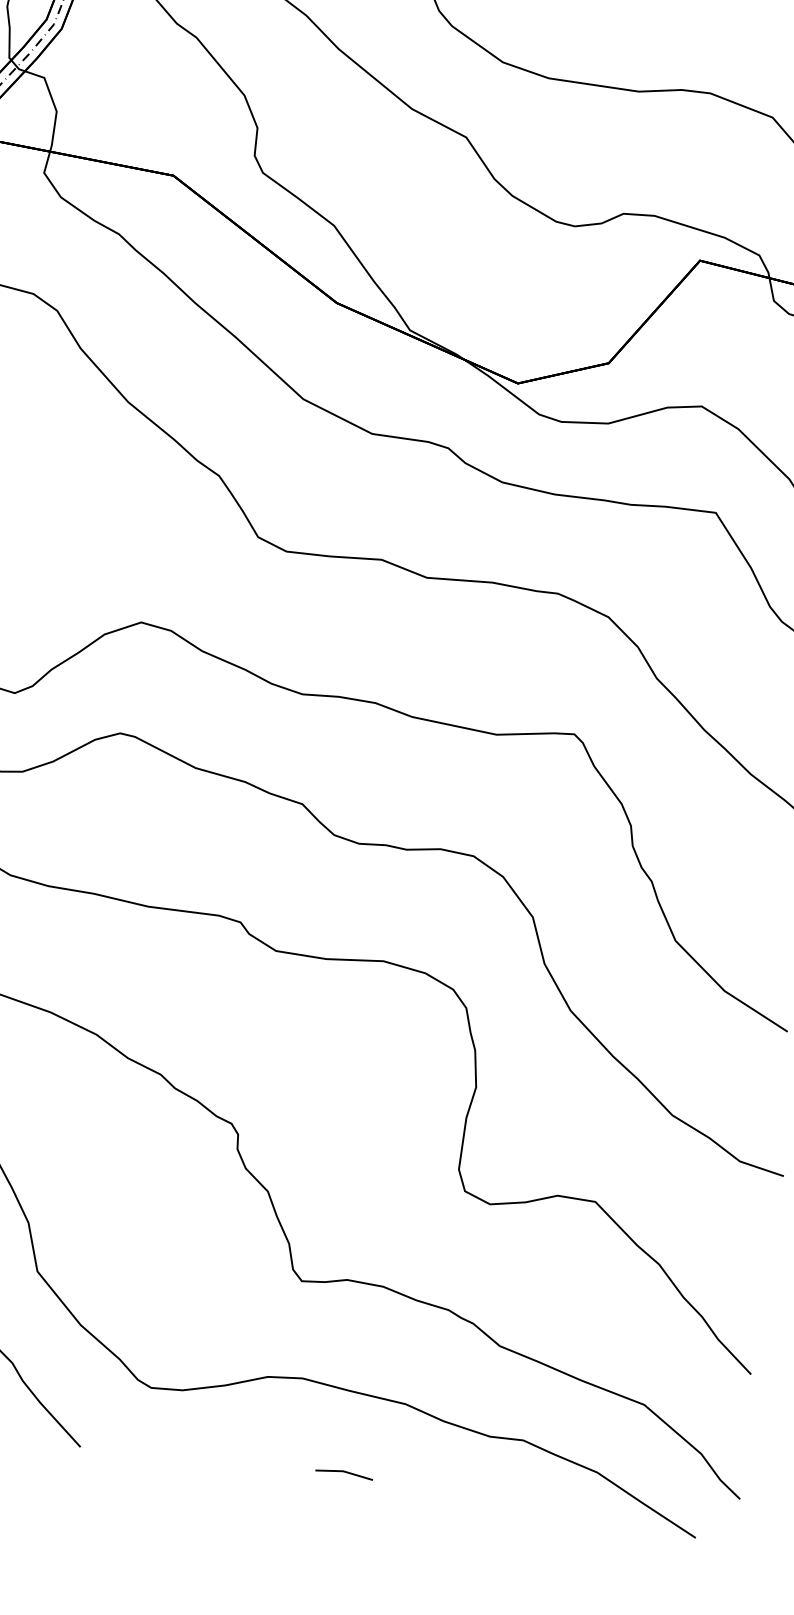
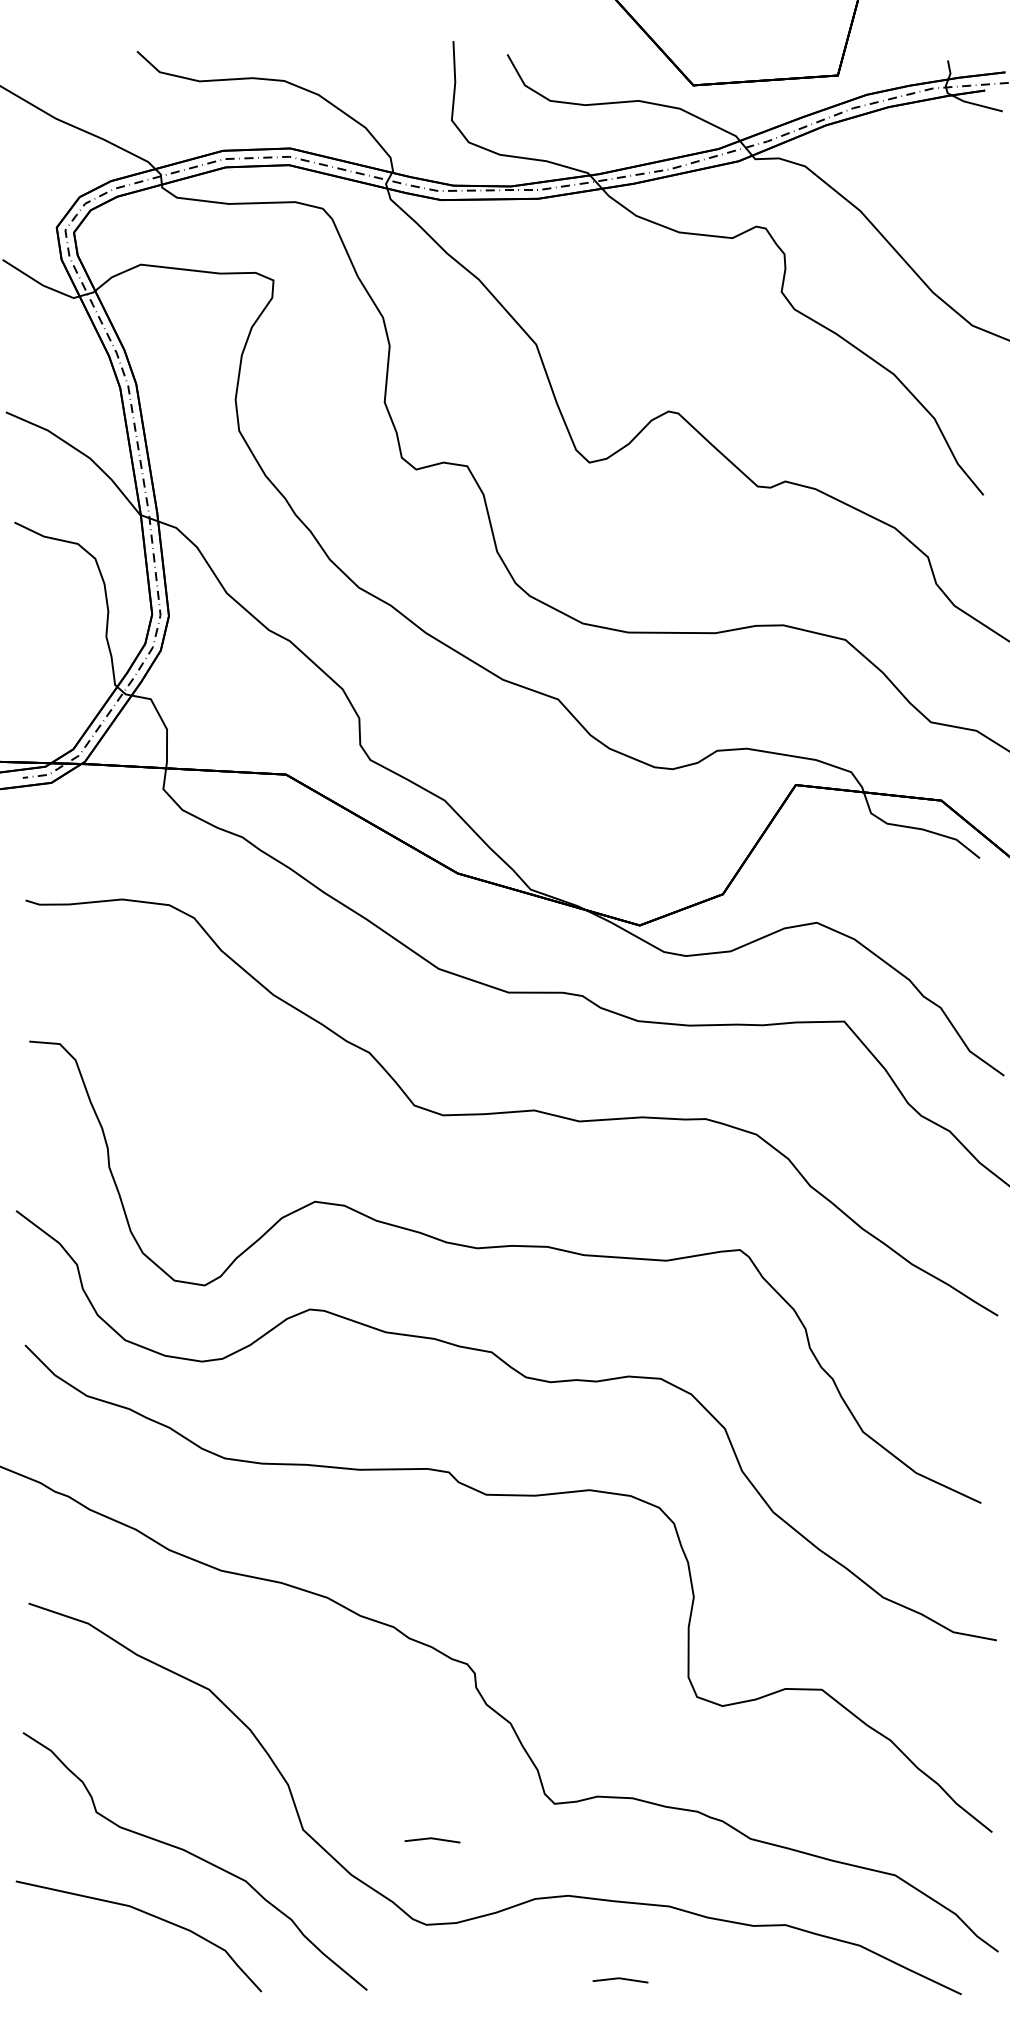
line: (170, 1300) -> (432, 1839), added

